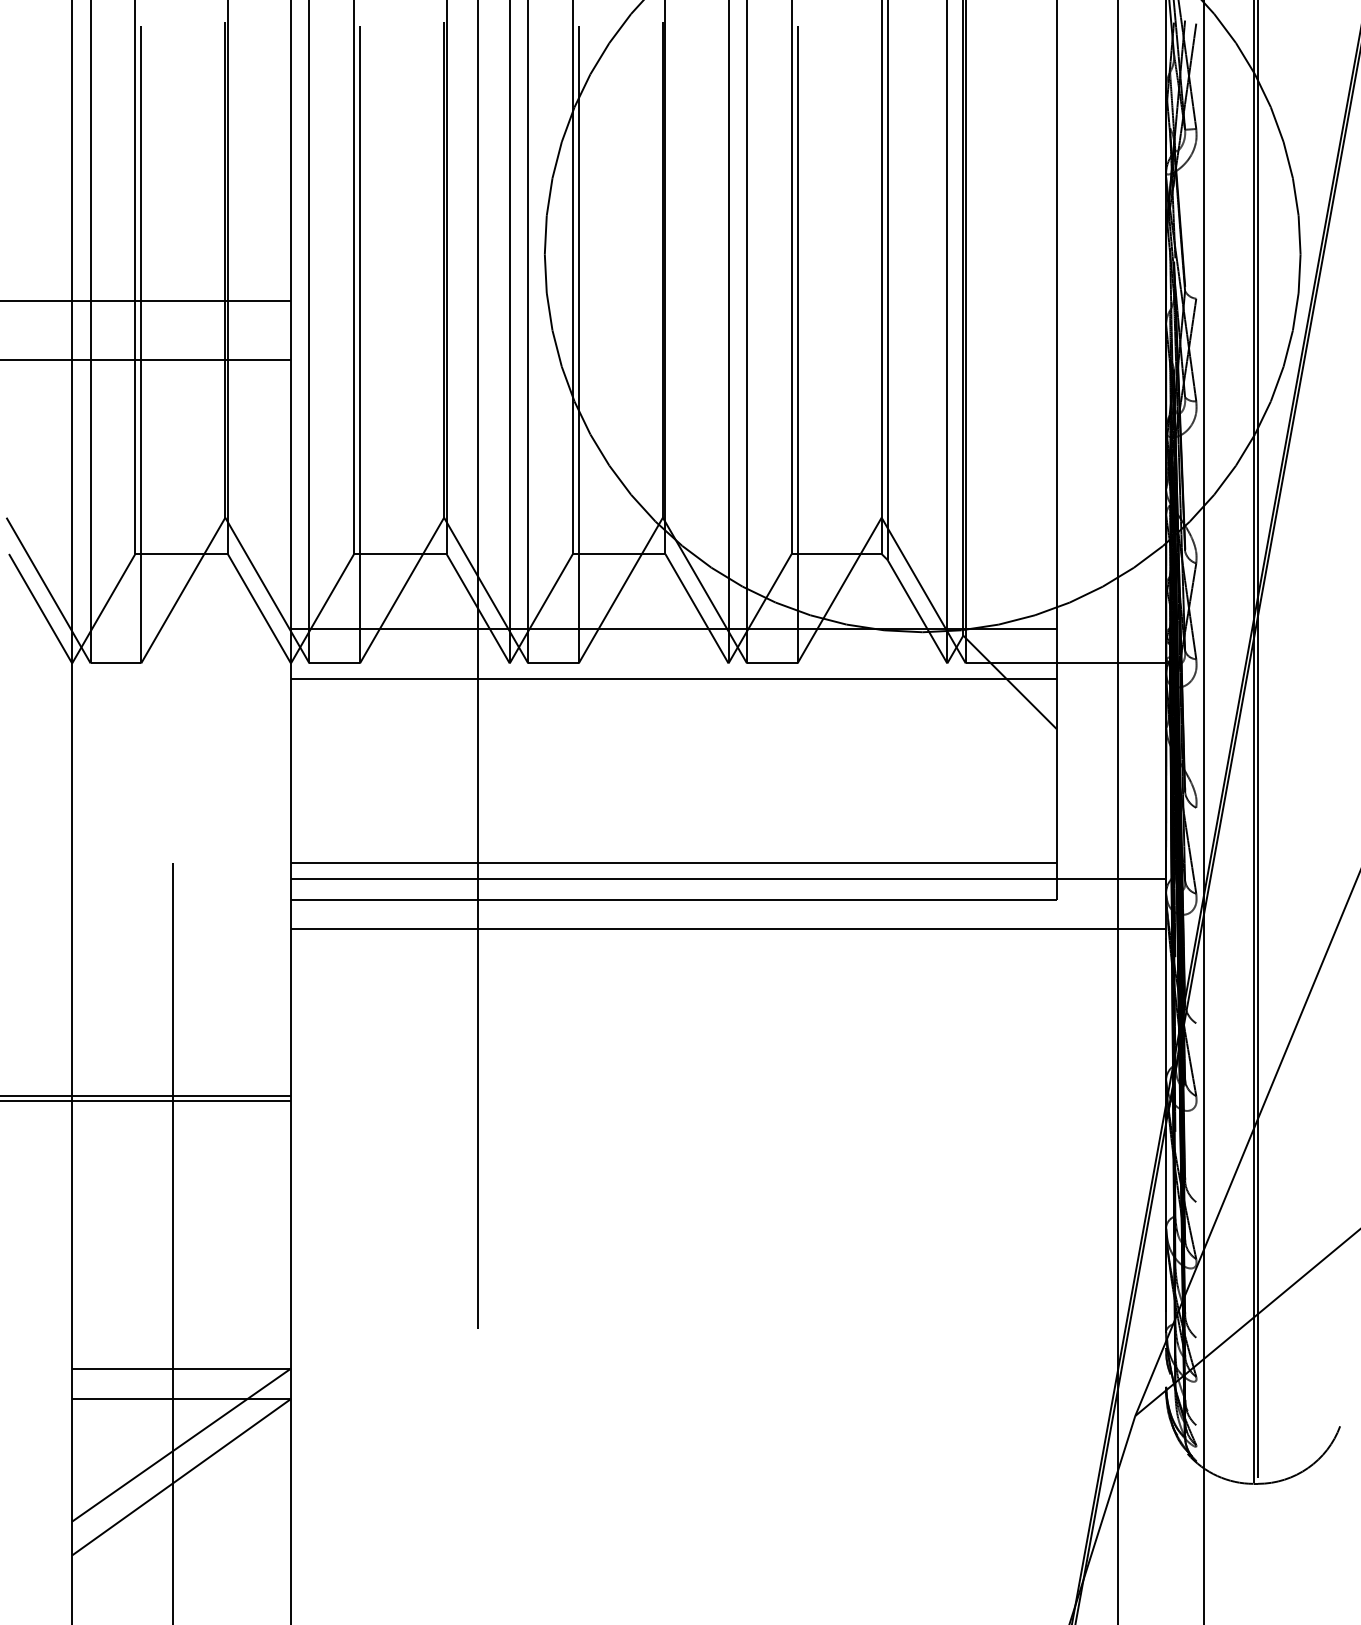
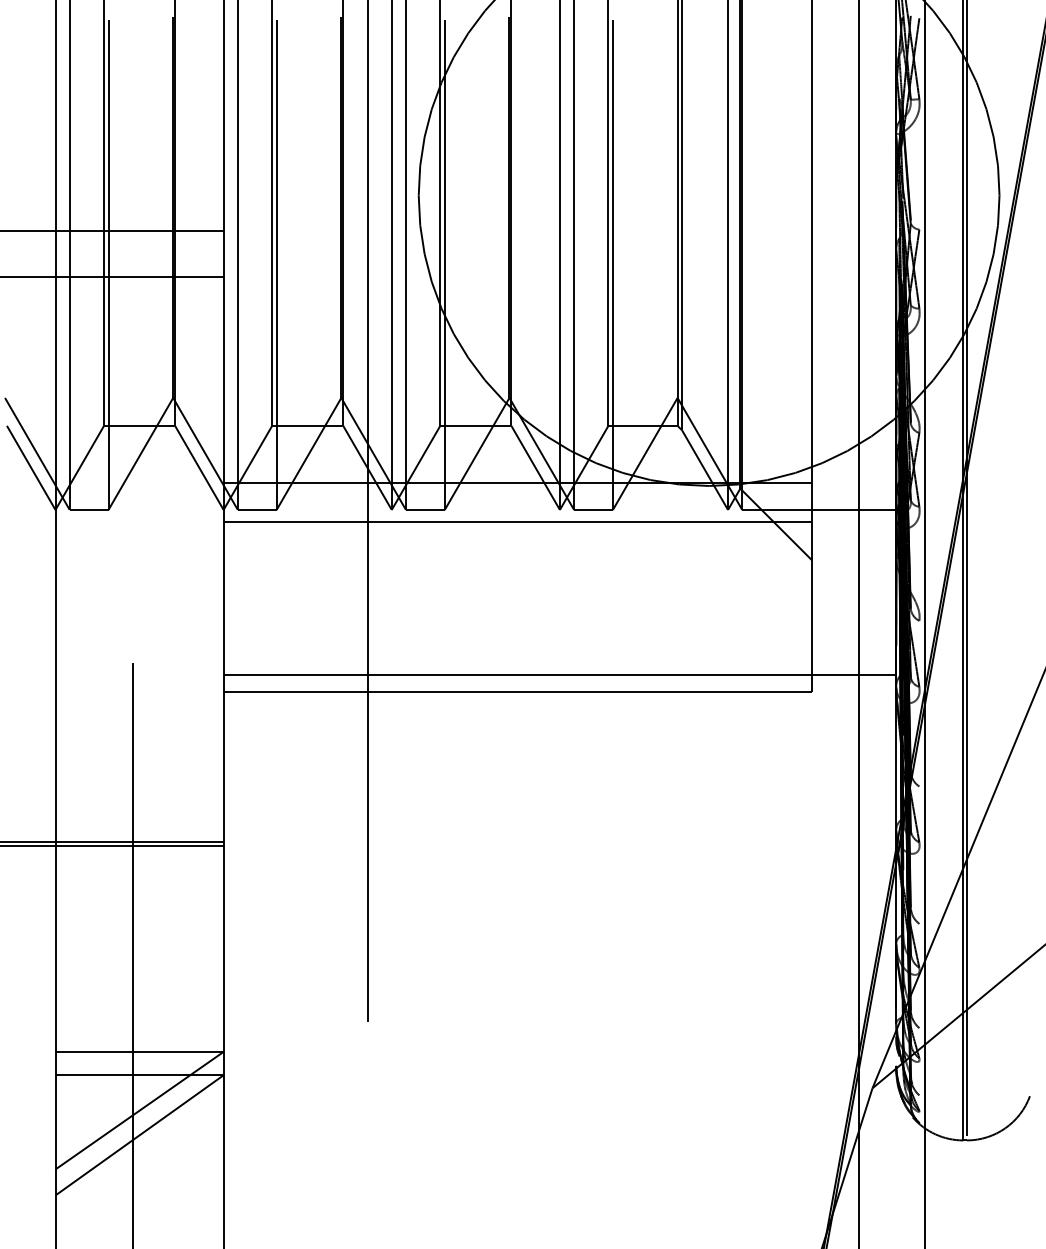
line: (673, 863) -> (517, 663), removed
line: (728, 929) -> (559, 714), removed

